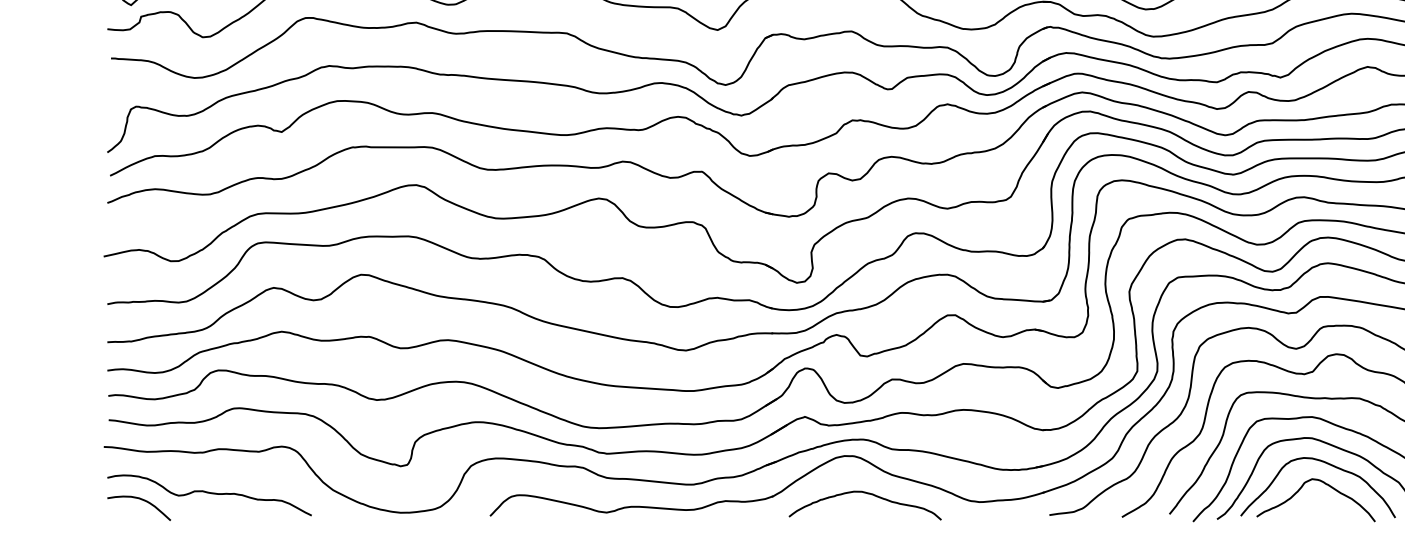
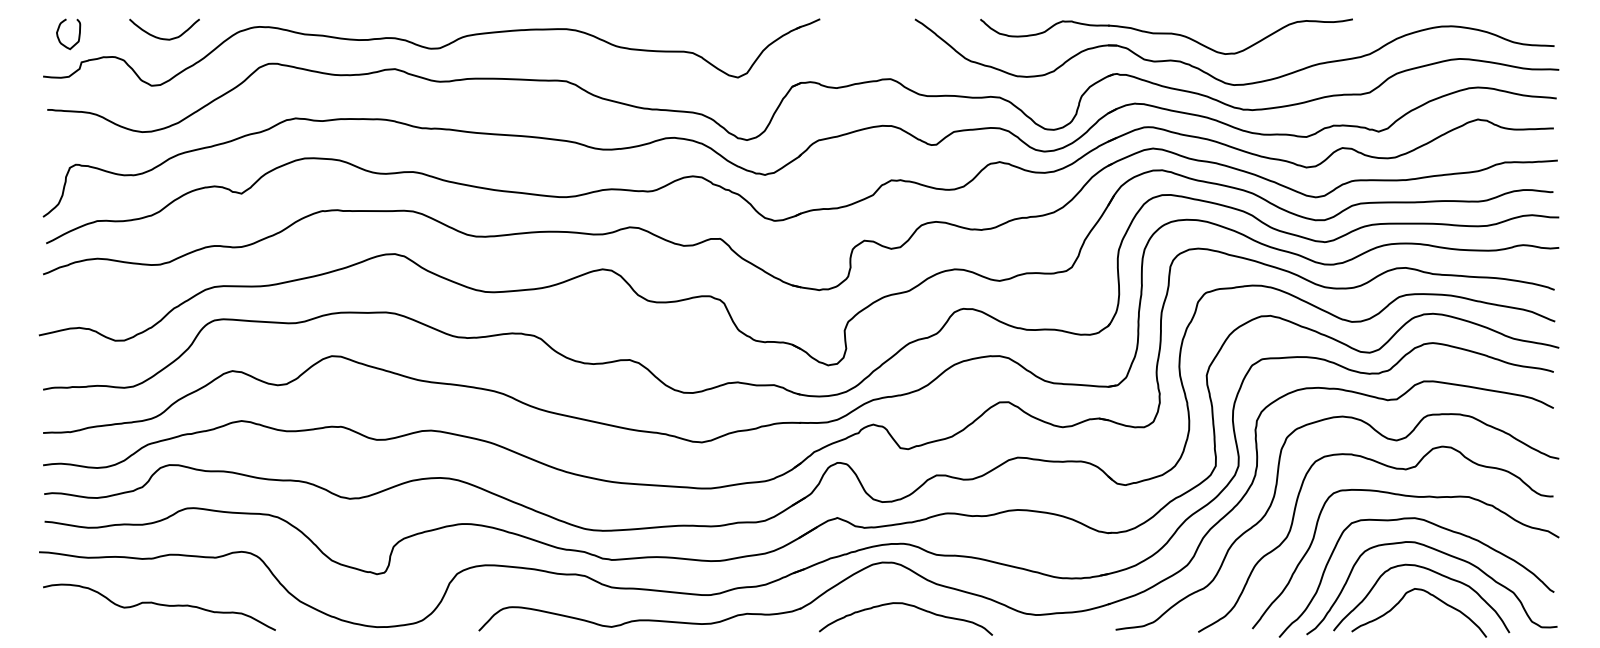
curve: (142, 500) -> (83, 613), removed

